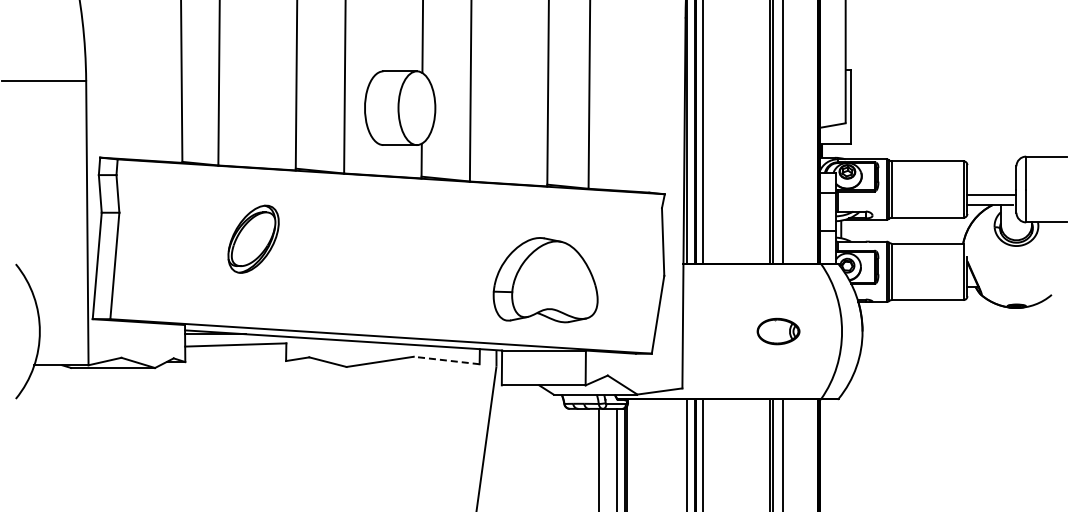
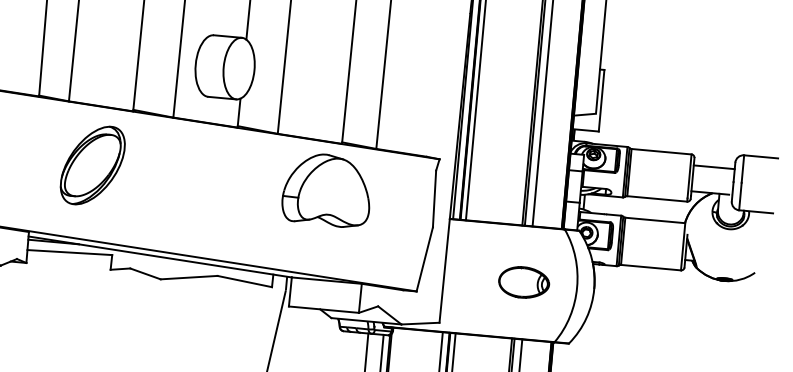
line: (991, 195) -> (713, 167), moved
part: (253, 239) -> (92, 165), size x1.43
part: (545, 280) -> (327, 190), moved
part: (778, 331) -> (524, 282), size x1.43
line: (446, 360) -> (244, 281), dashed -> solid

